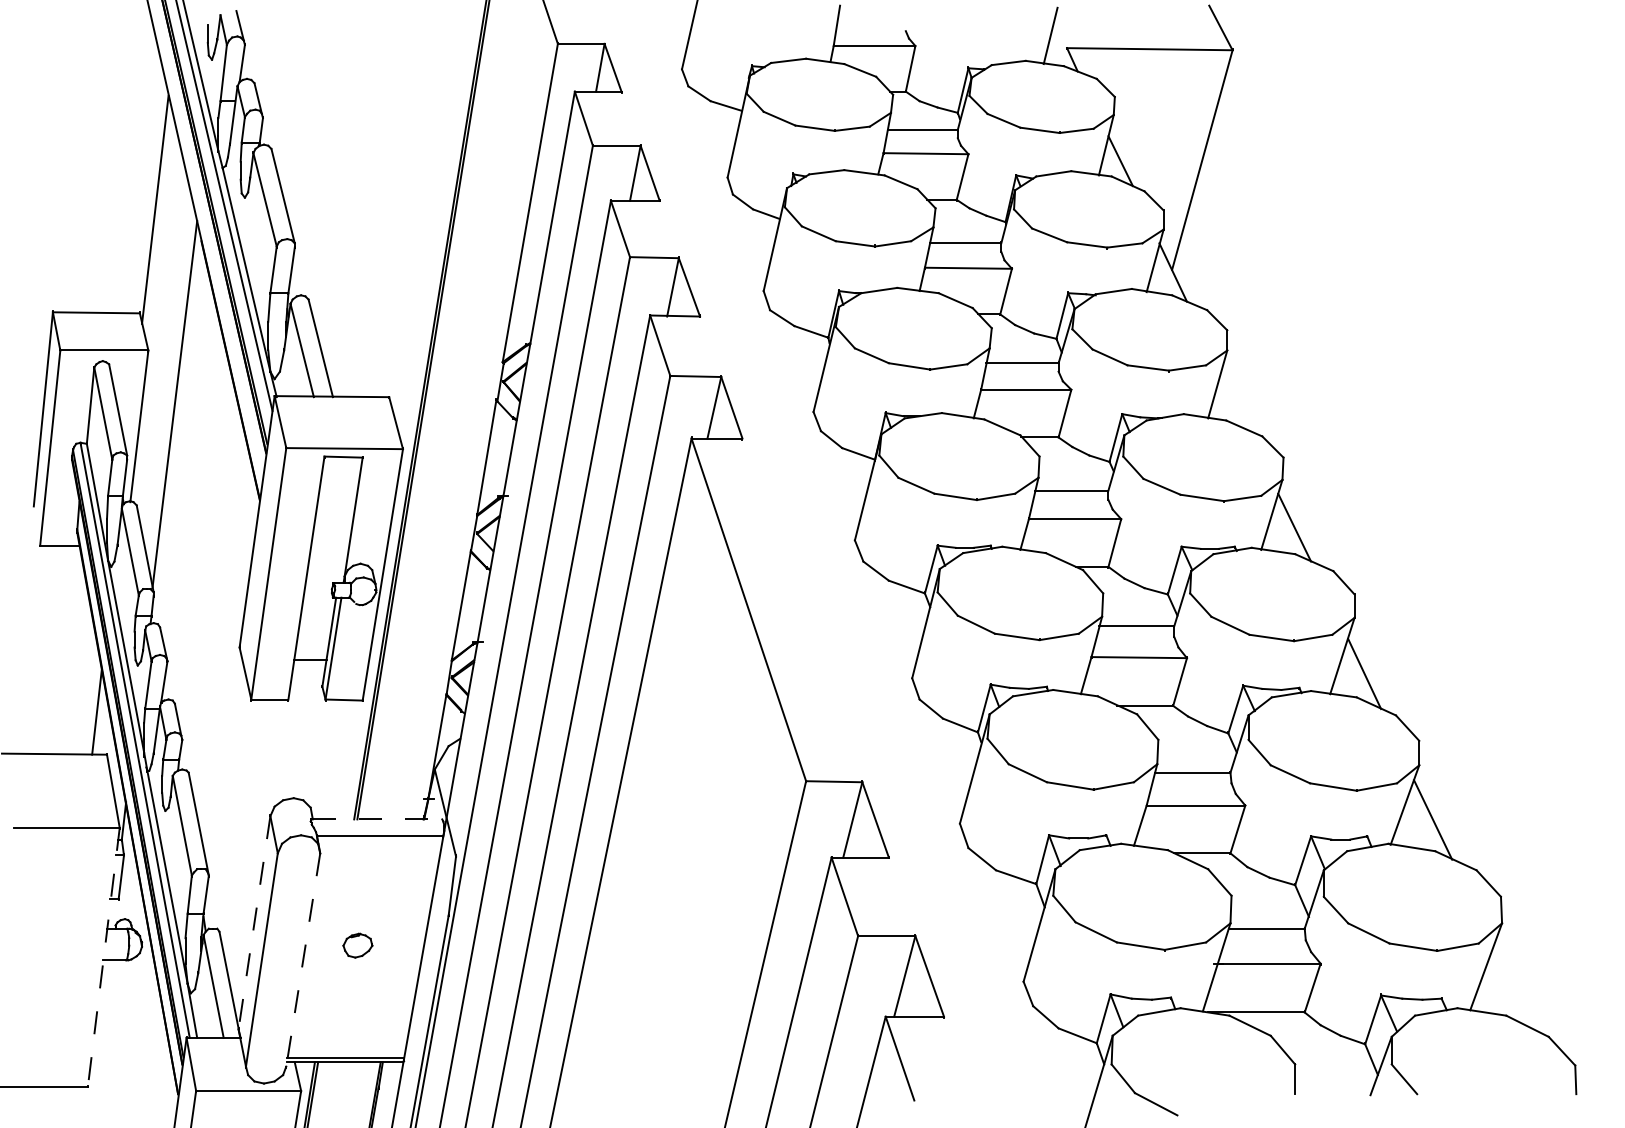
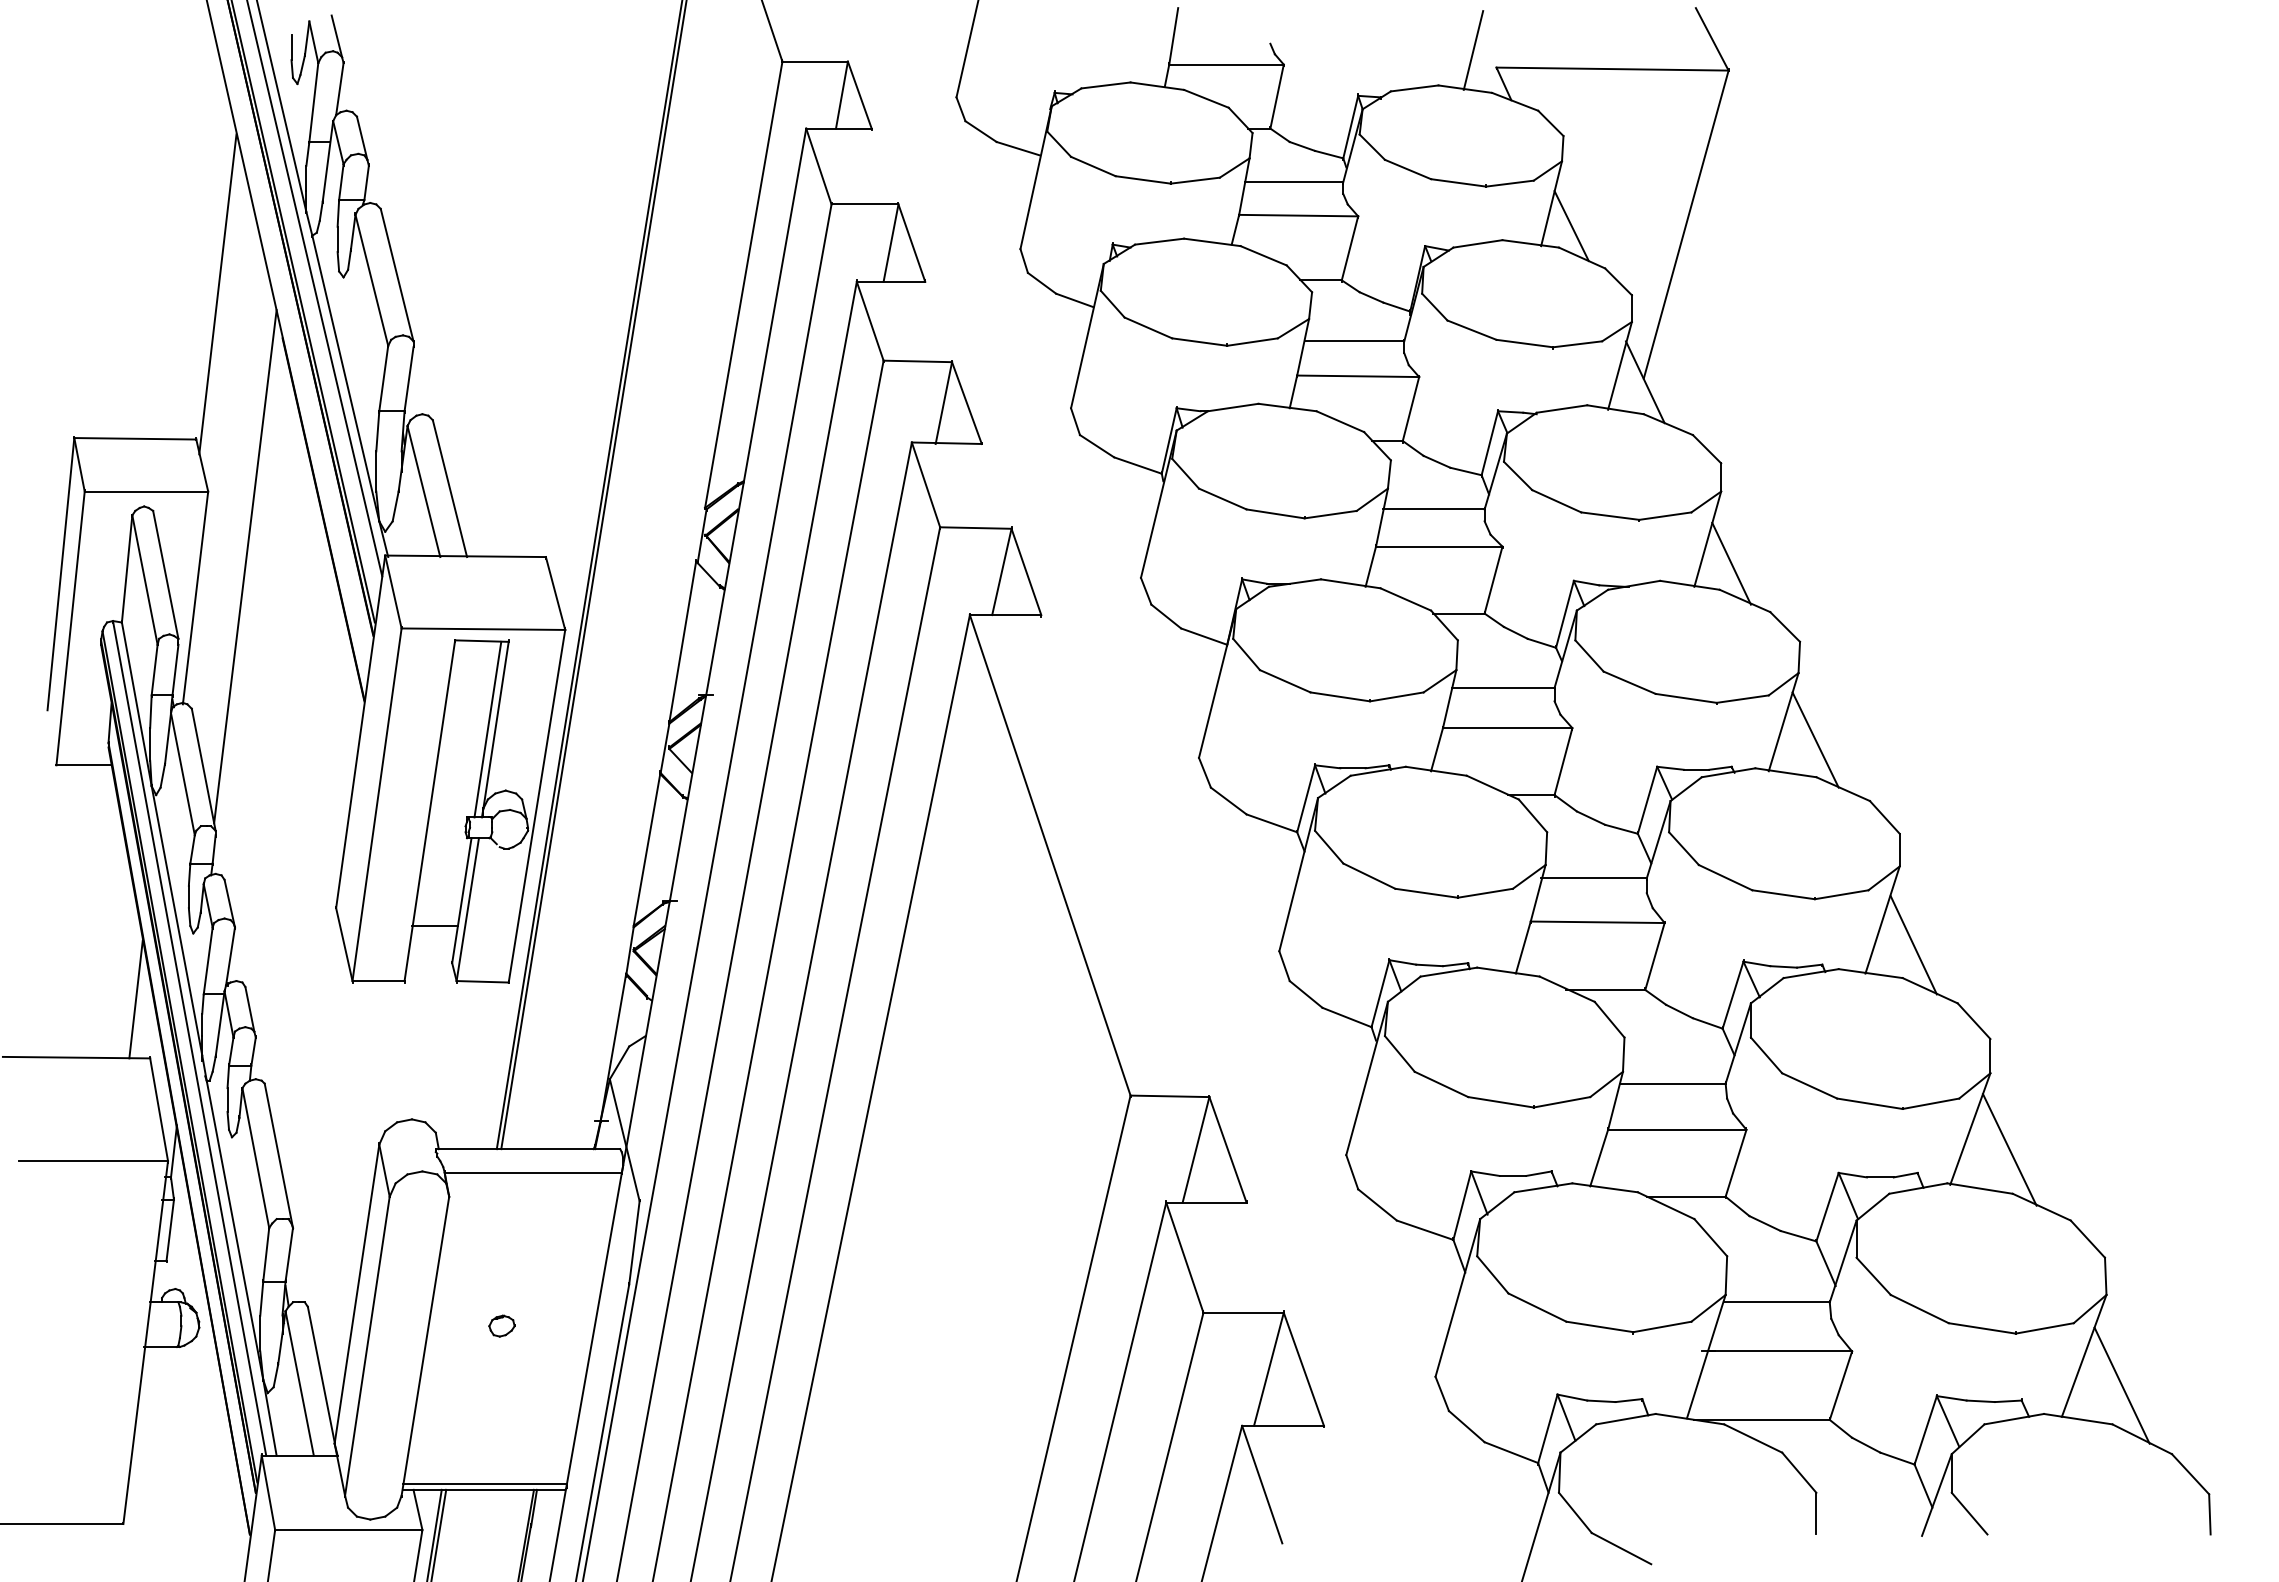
line: (1234, 401) -> (1731, 563), added
line: (347, 520) -> (487, 729), added
line: (377, 819) -> (529, 1149), dashed -> solid
line: (254, 923) -> (356, 1294), dashed -> solid
part: (357, 945) -> (501, 1325), size x0.62
line: (103, 957) -> (145, 1342), dashed -> solid
line: (303, 960) -> (425, 1346), dashed -> solid
line: (1512, 987) -> (2121, 1385), added

